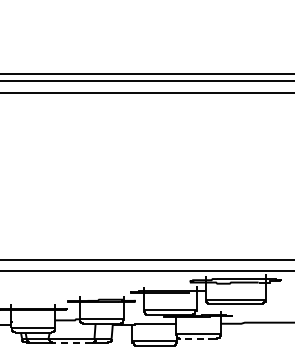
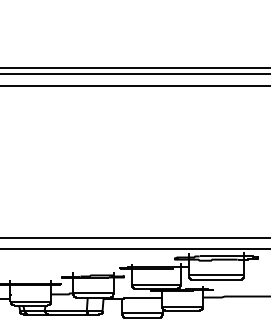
line: (197, 338) -> (181, 311), dashed -> solid
line: (72, 343) -> (66, 315), dashed -> solid

